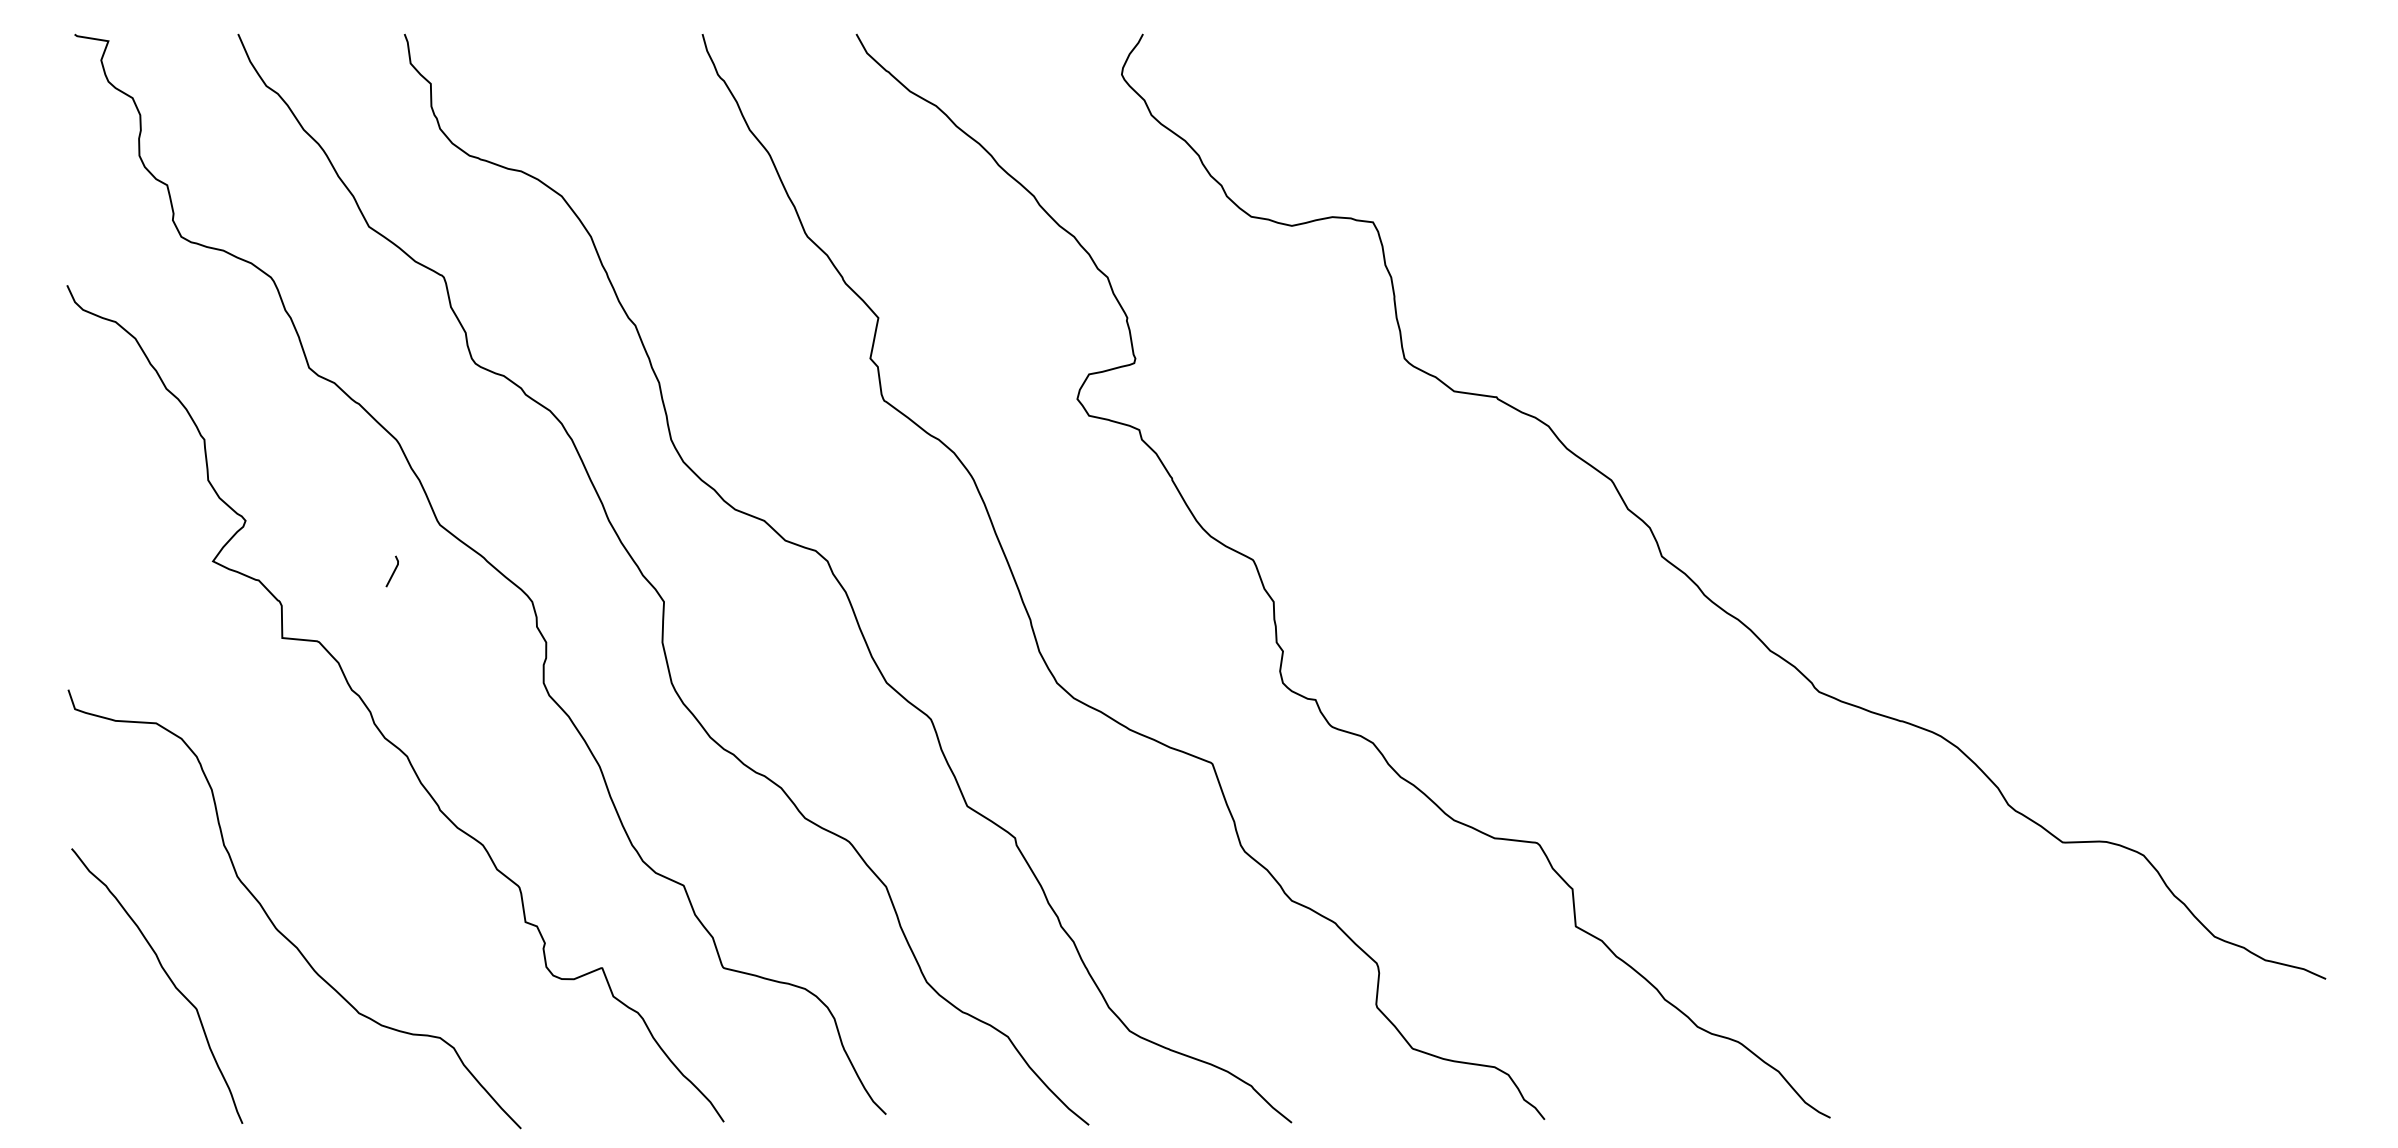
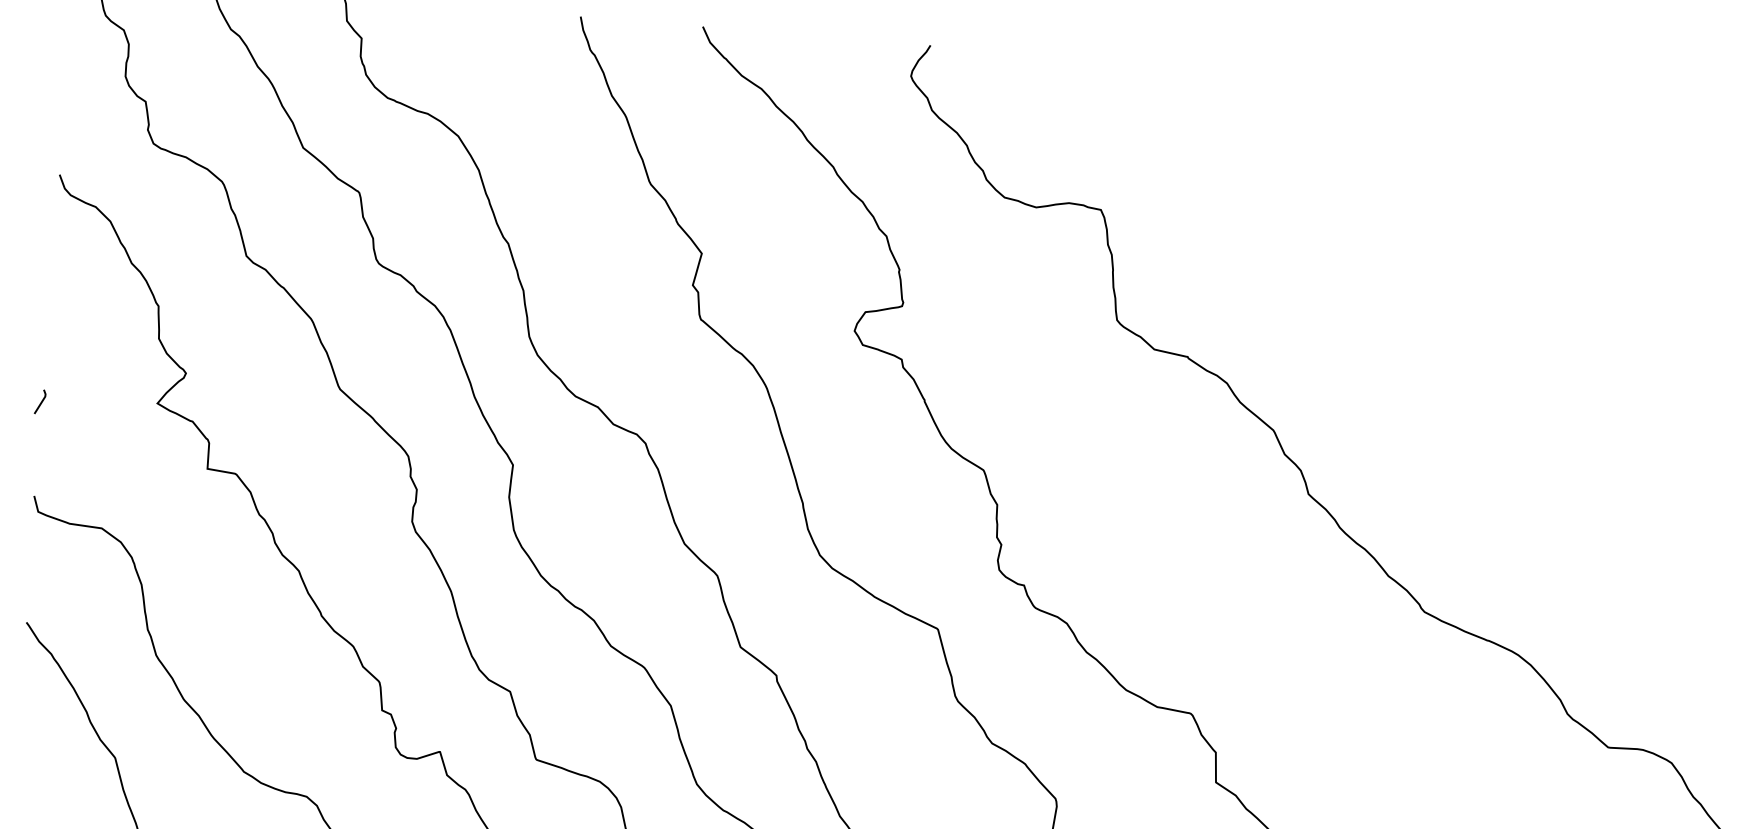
line: (392, 572) -> (40, 402), moved

